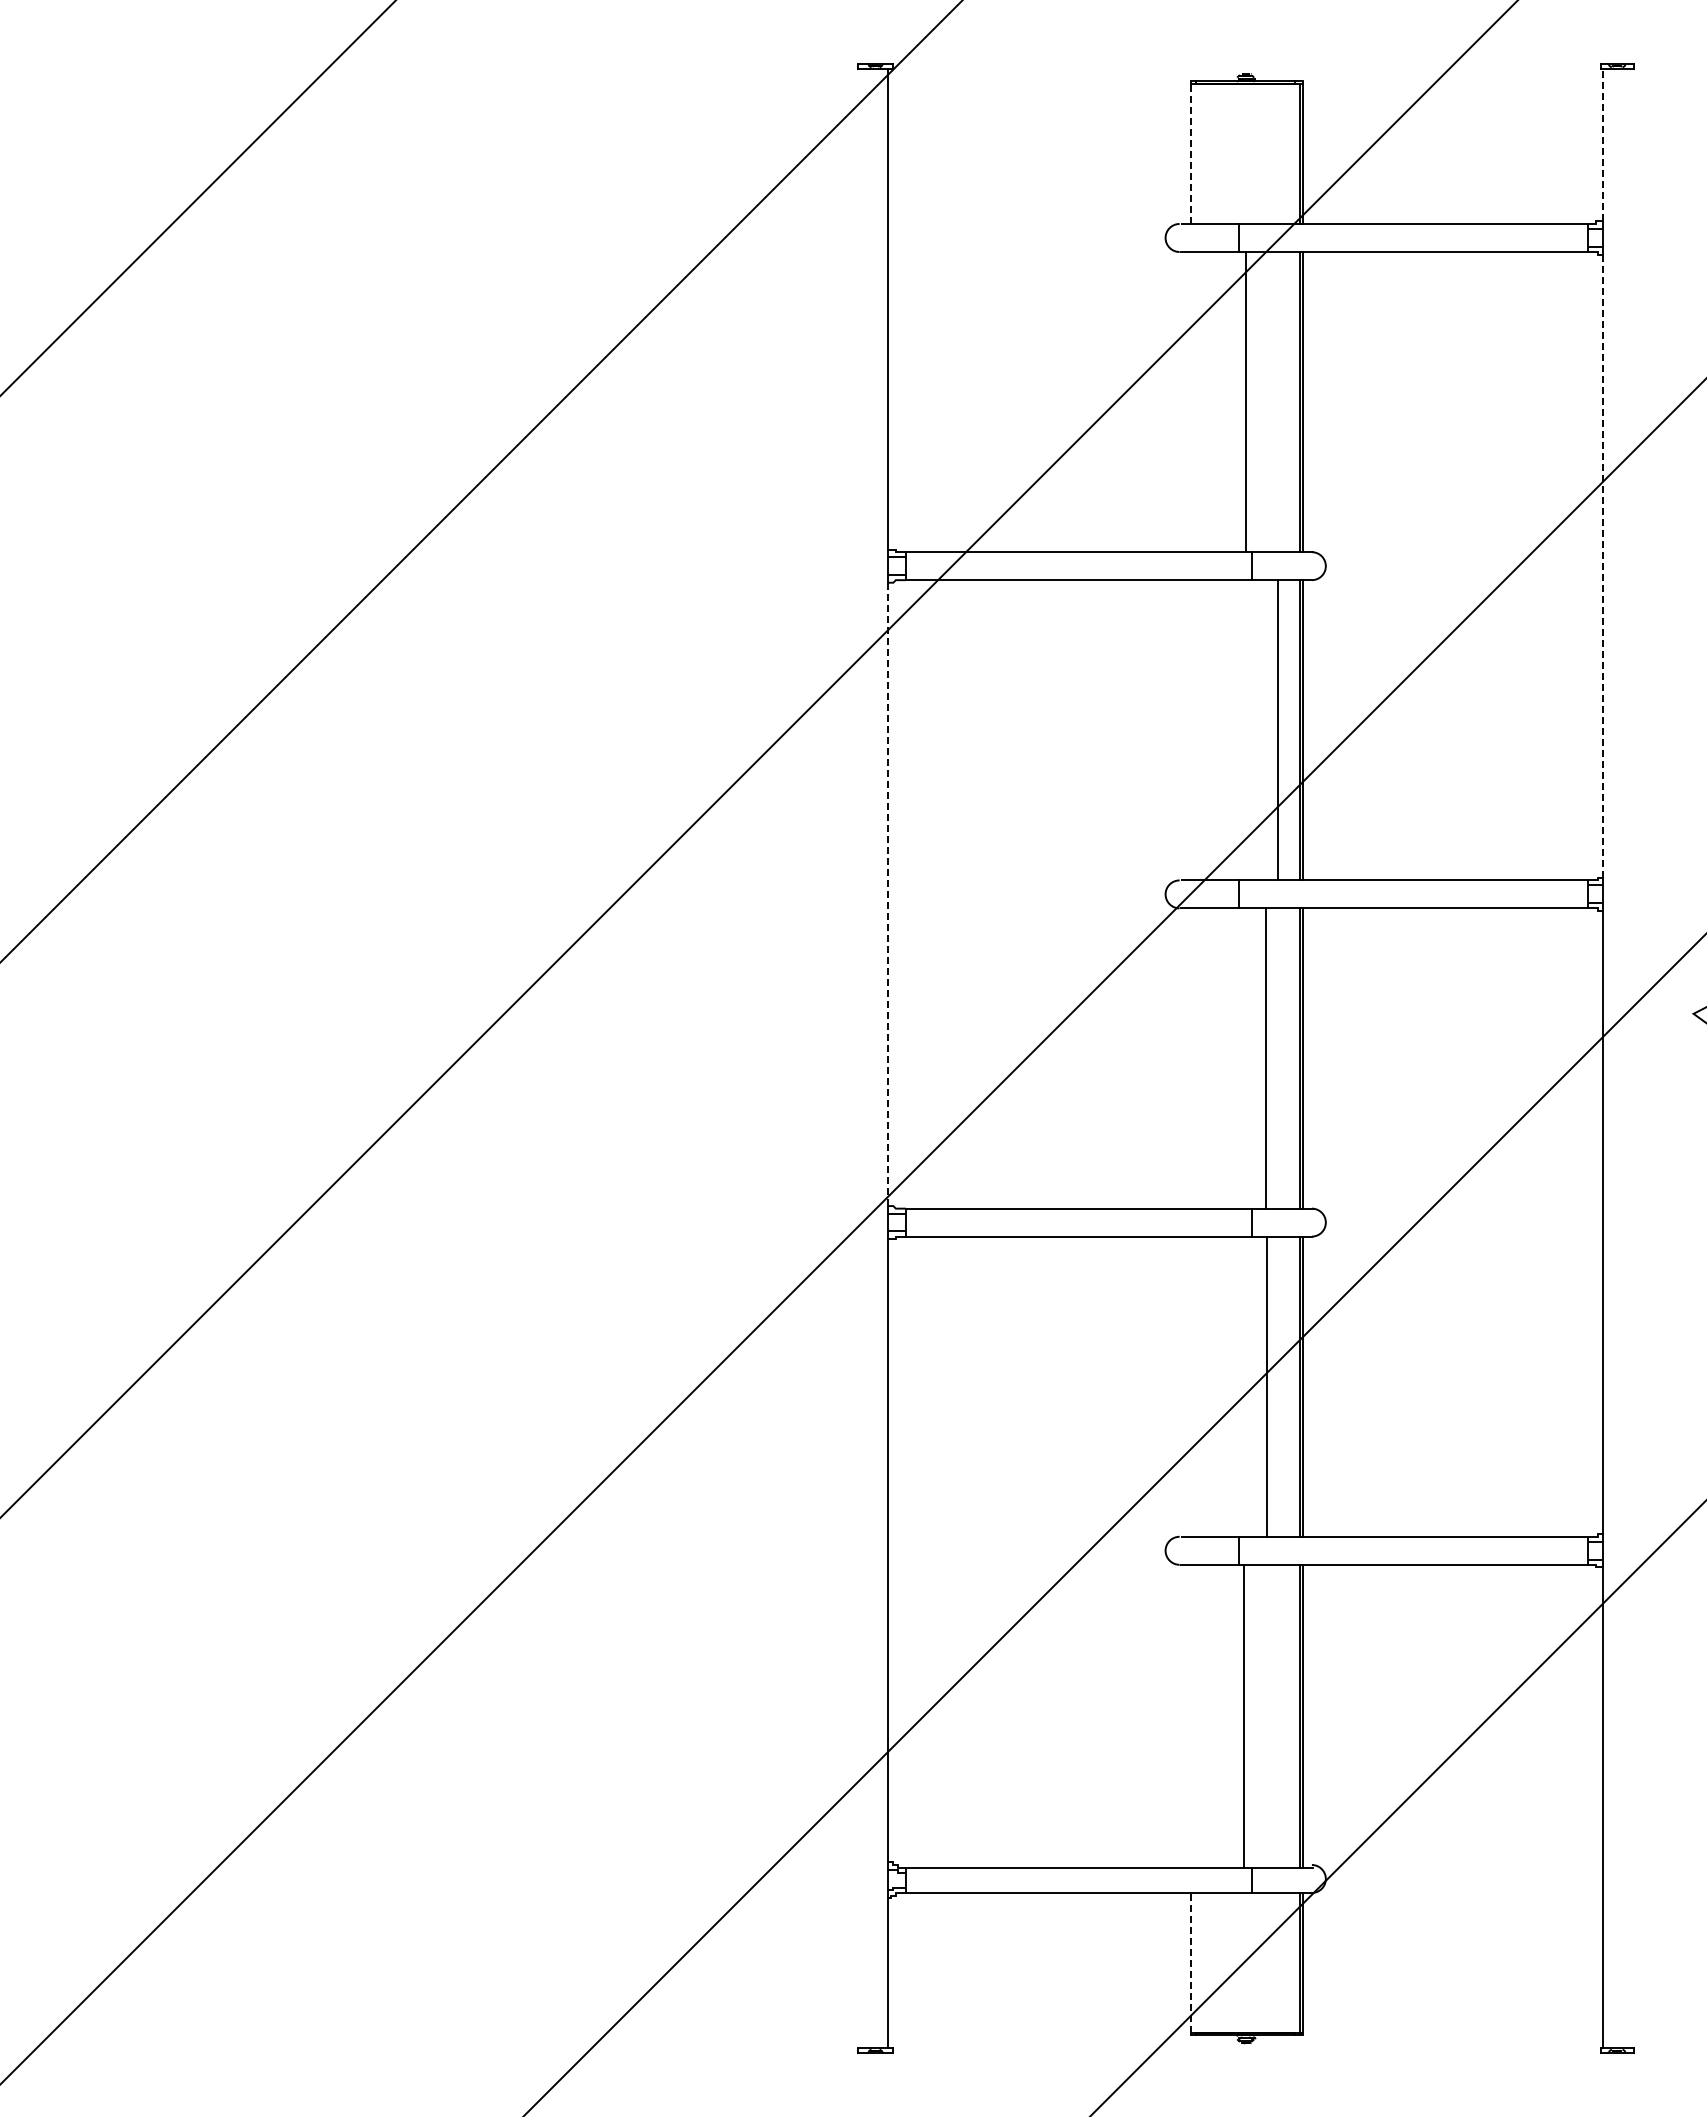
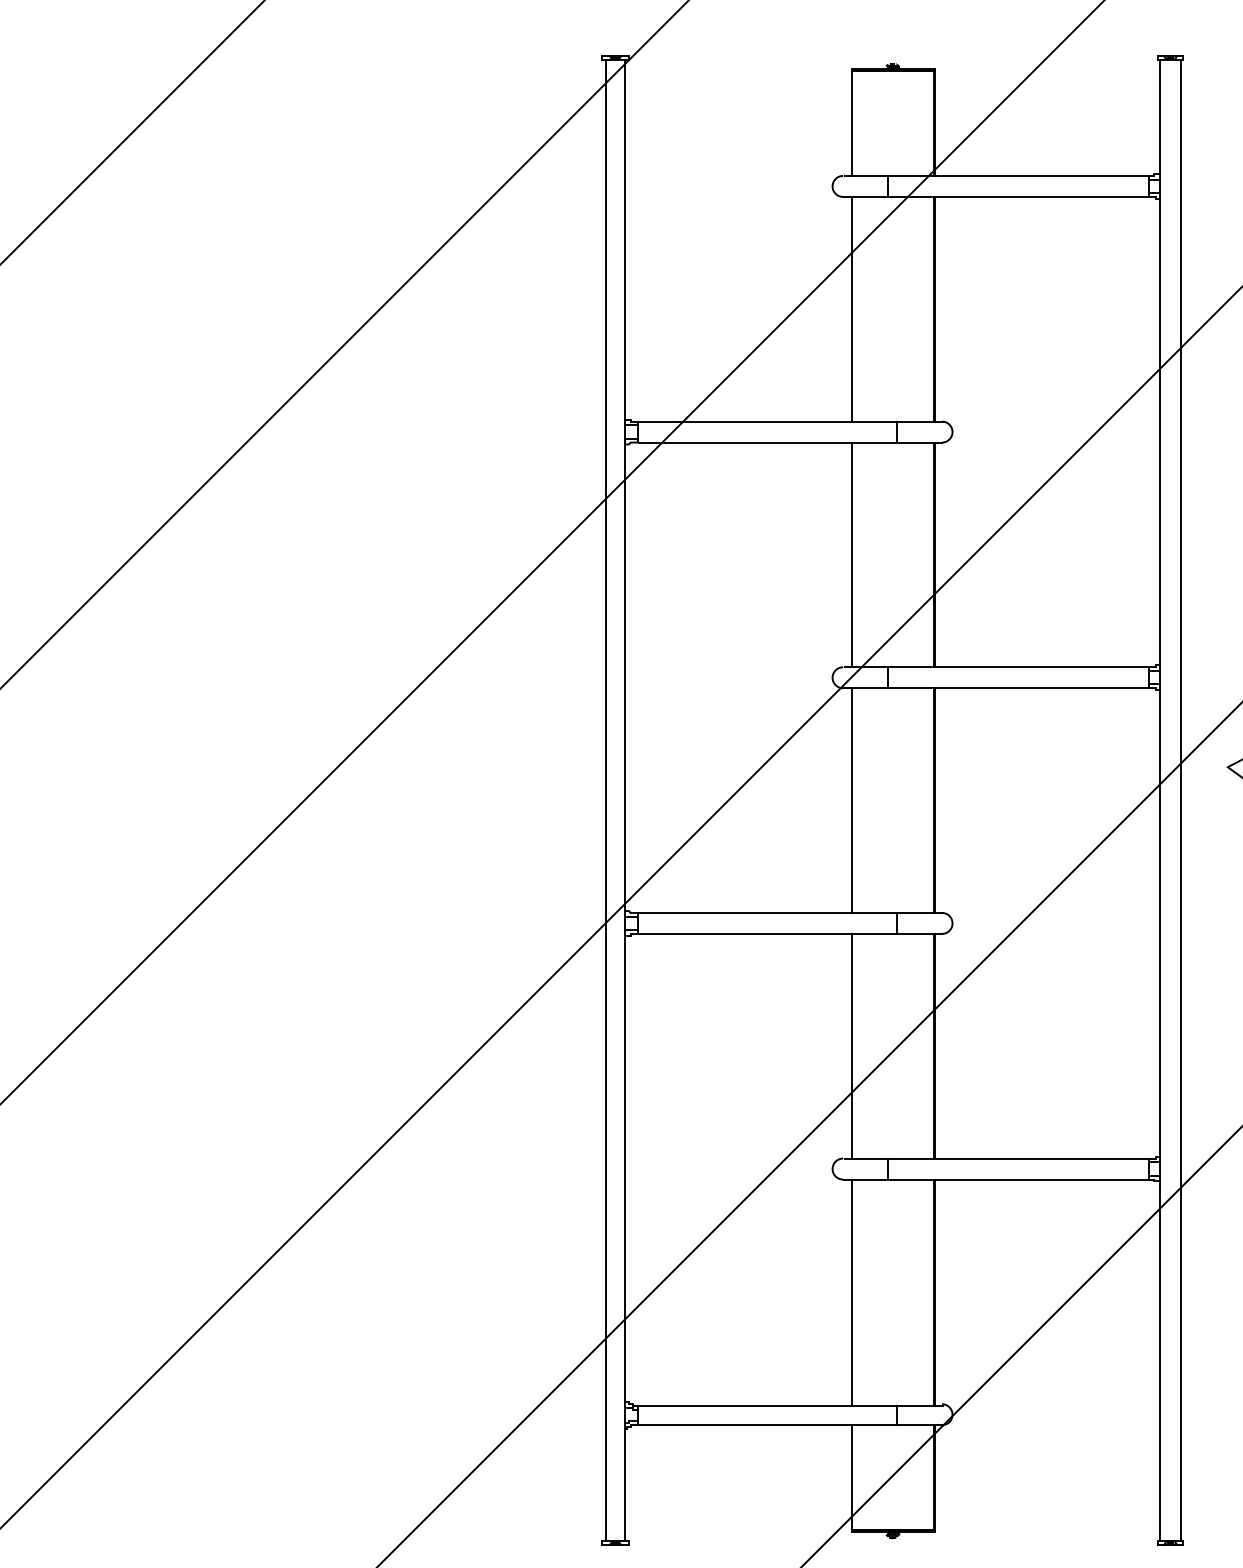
line: (1603, 144) -> (1160, 116), dashed -> solid
line: (1190, 154) -> (851, 123), dashed -> solid
line: (1245, 402) -> (851, 309), moved
line: (1603, 566) -> (1160, 432), dashed -> solid
line: (1277, 730) -> (851, 555), moved
line: (888, 894) -> (625, 677), dashed -> solid
line: (862, 1058) -> (605, 800), added
line: (1265, 1058) -> (851, 800), moved
line: (1631, 1058) -> (1181, 800), added
line: (1266, 1386) -> (851, 1046), moved
line: (1243, 1715) -> (851, 1292), moved
line: (1190, 1962) -> (851, 1477), dashed -> solid

